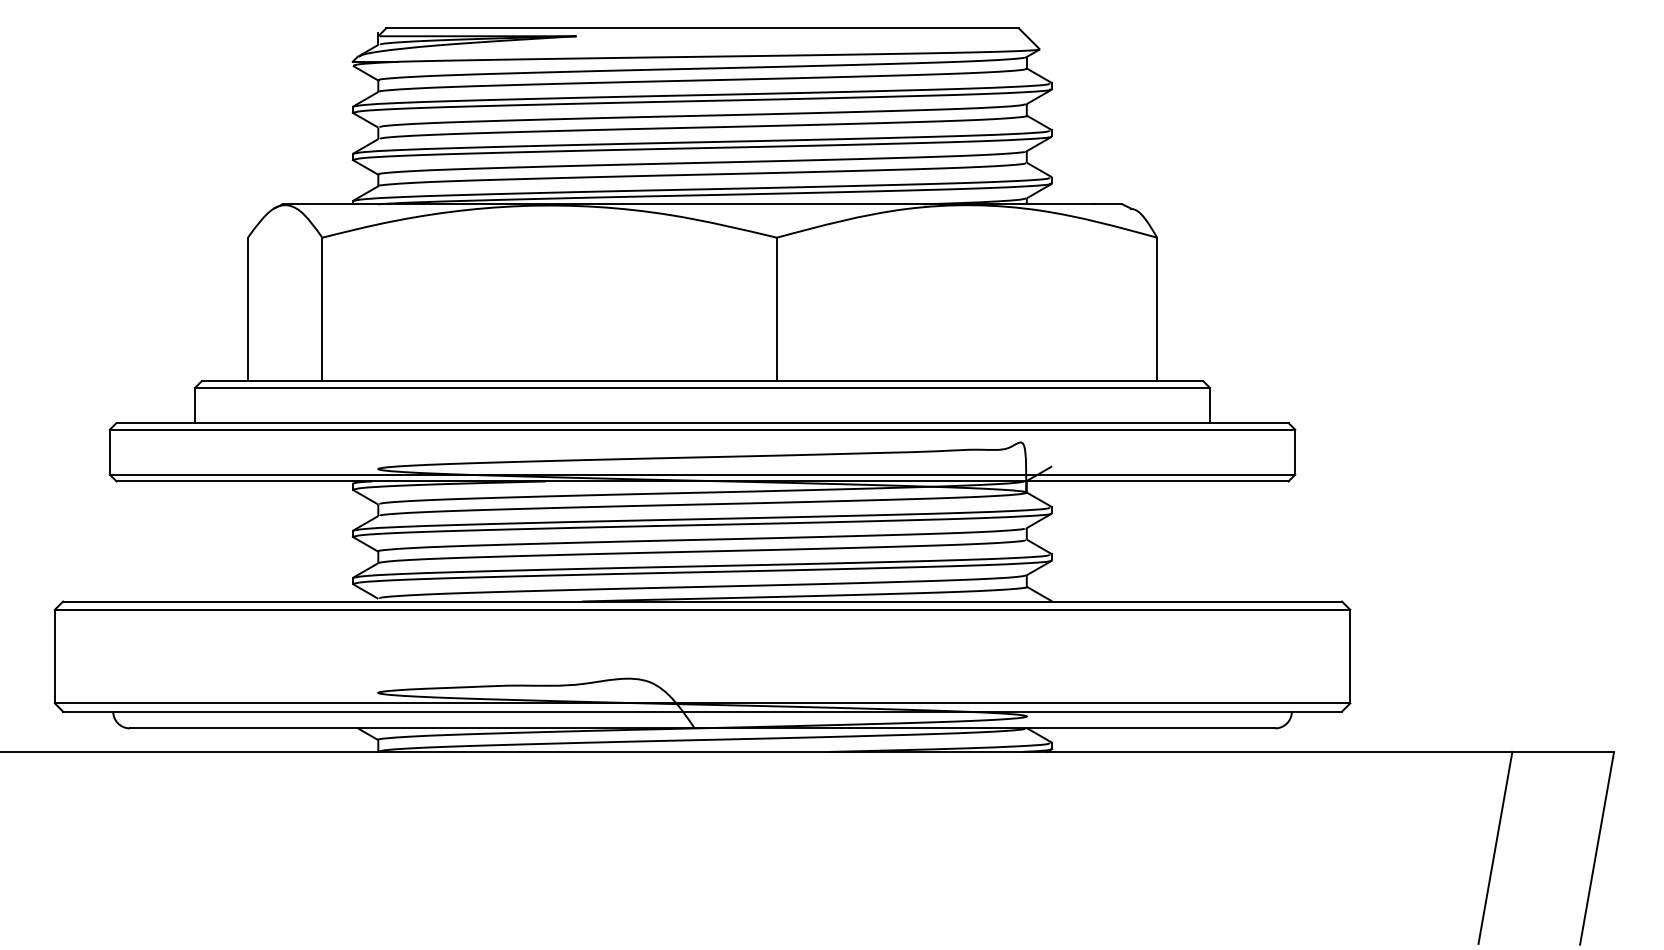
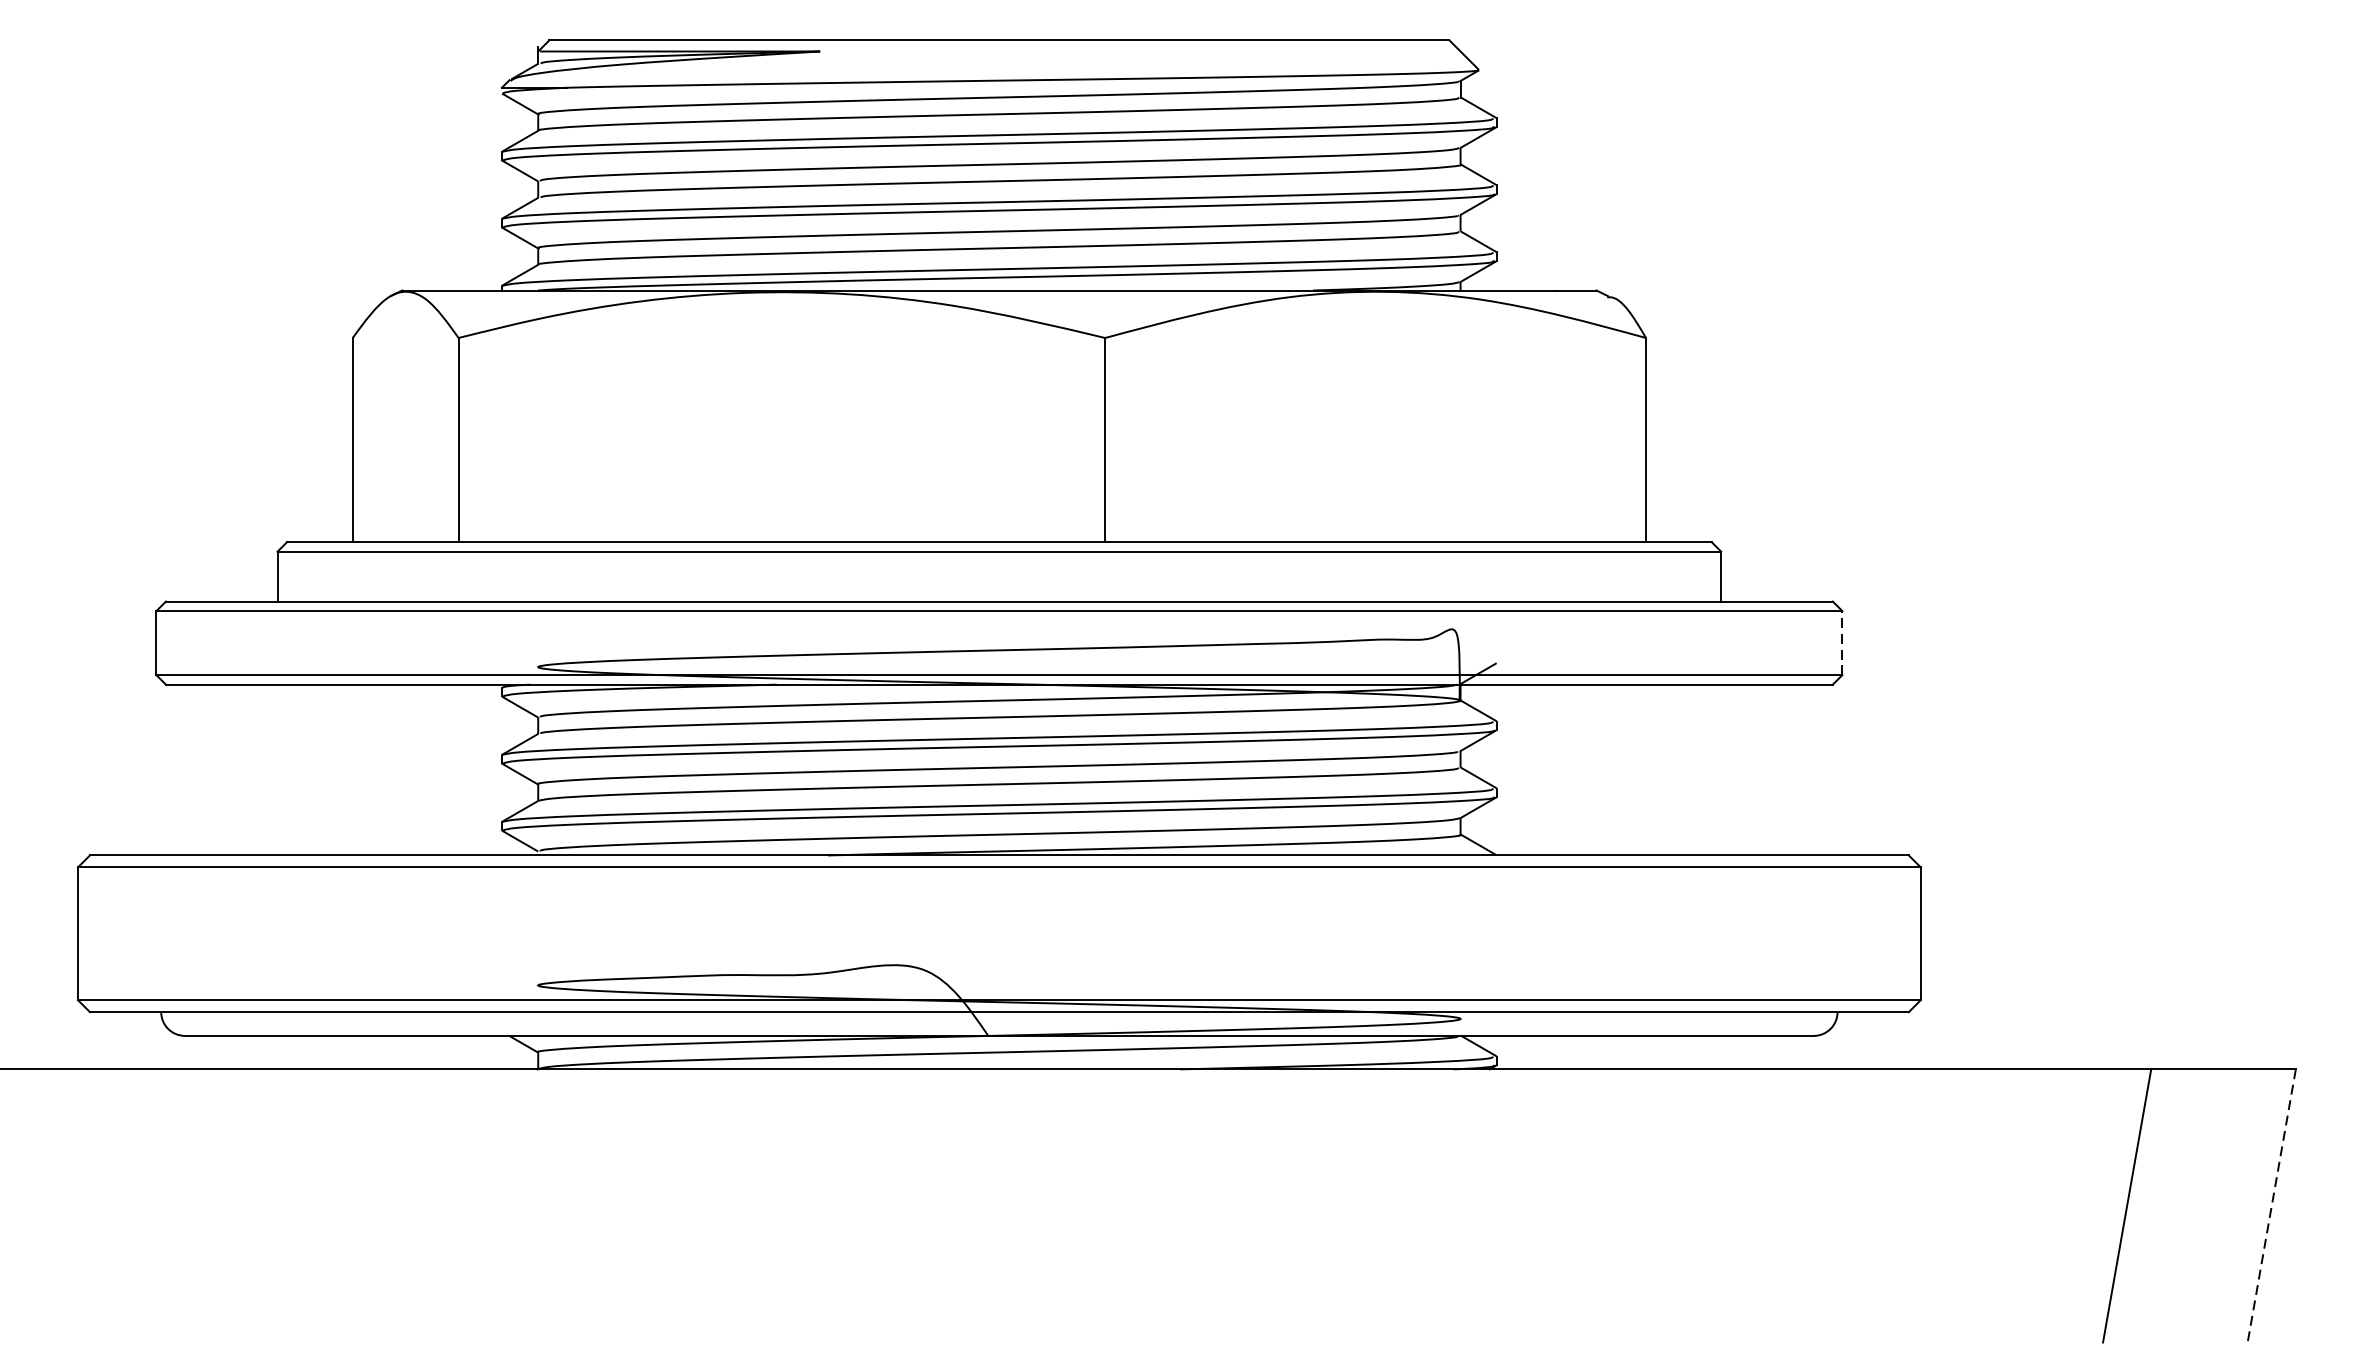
line: (1295, 452) -> (1842, 643), solid -> dashed
line: (1597, 848) -> (2272, 1206), solid -> dashed

